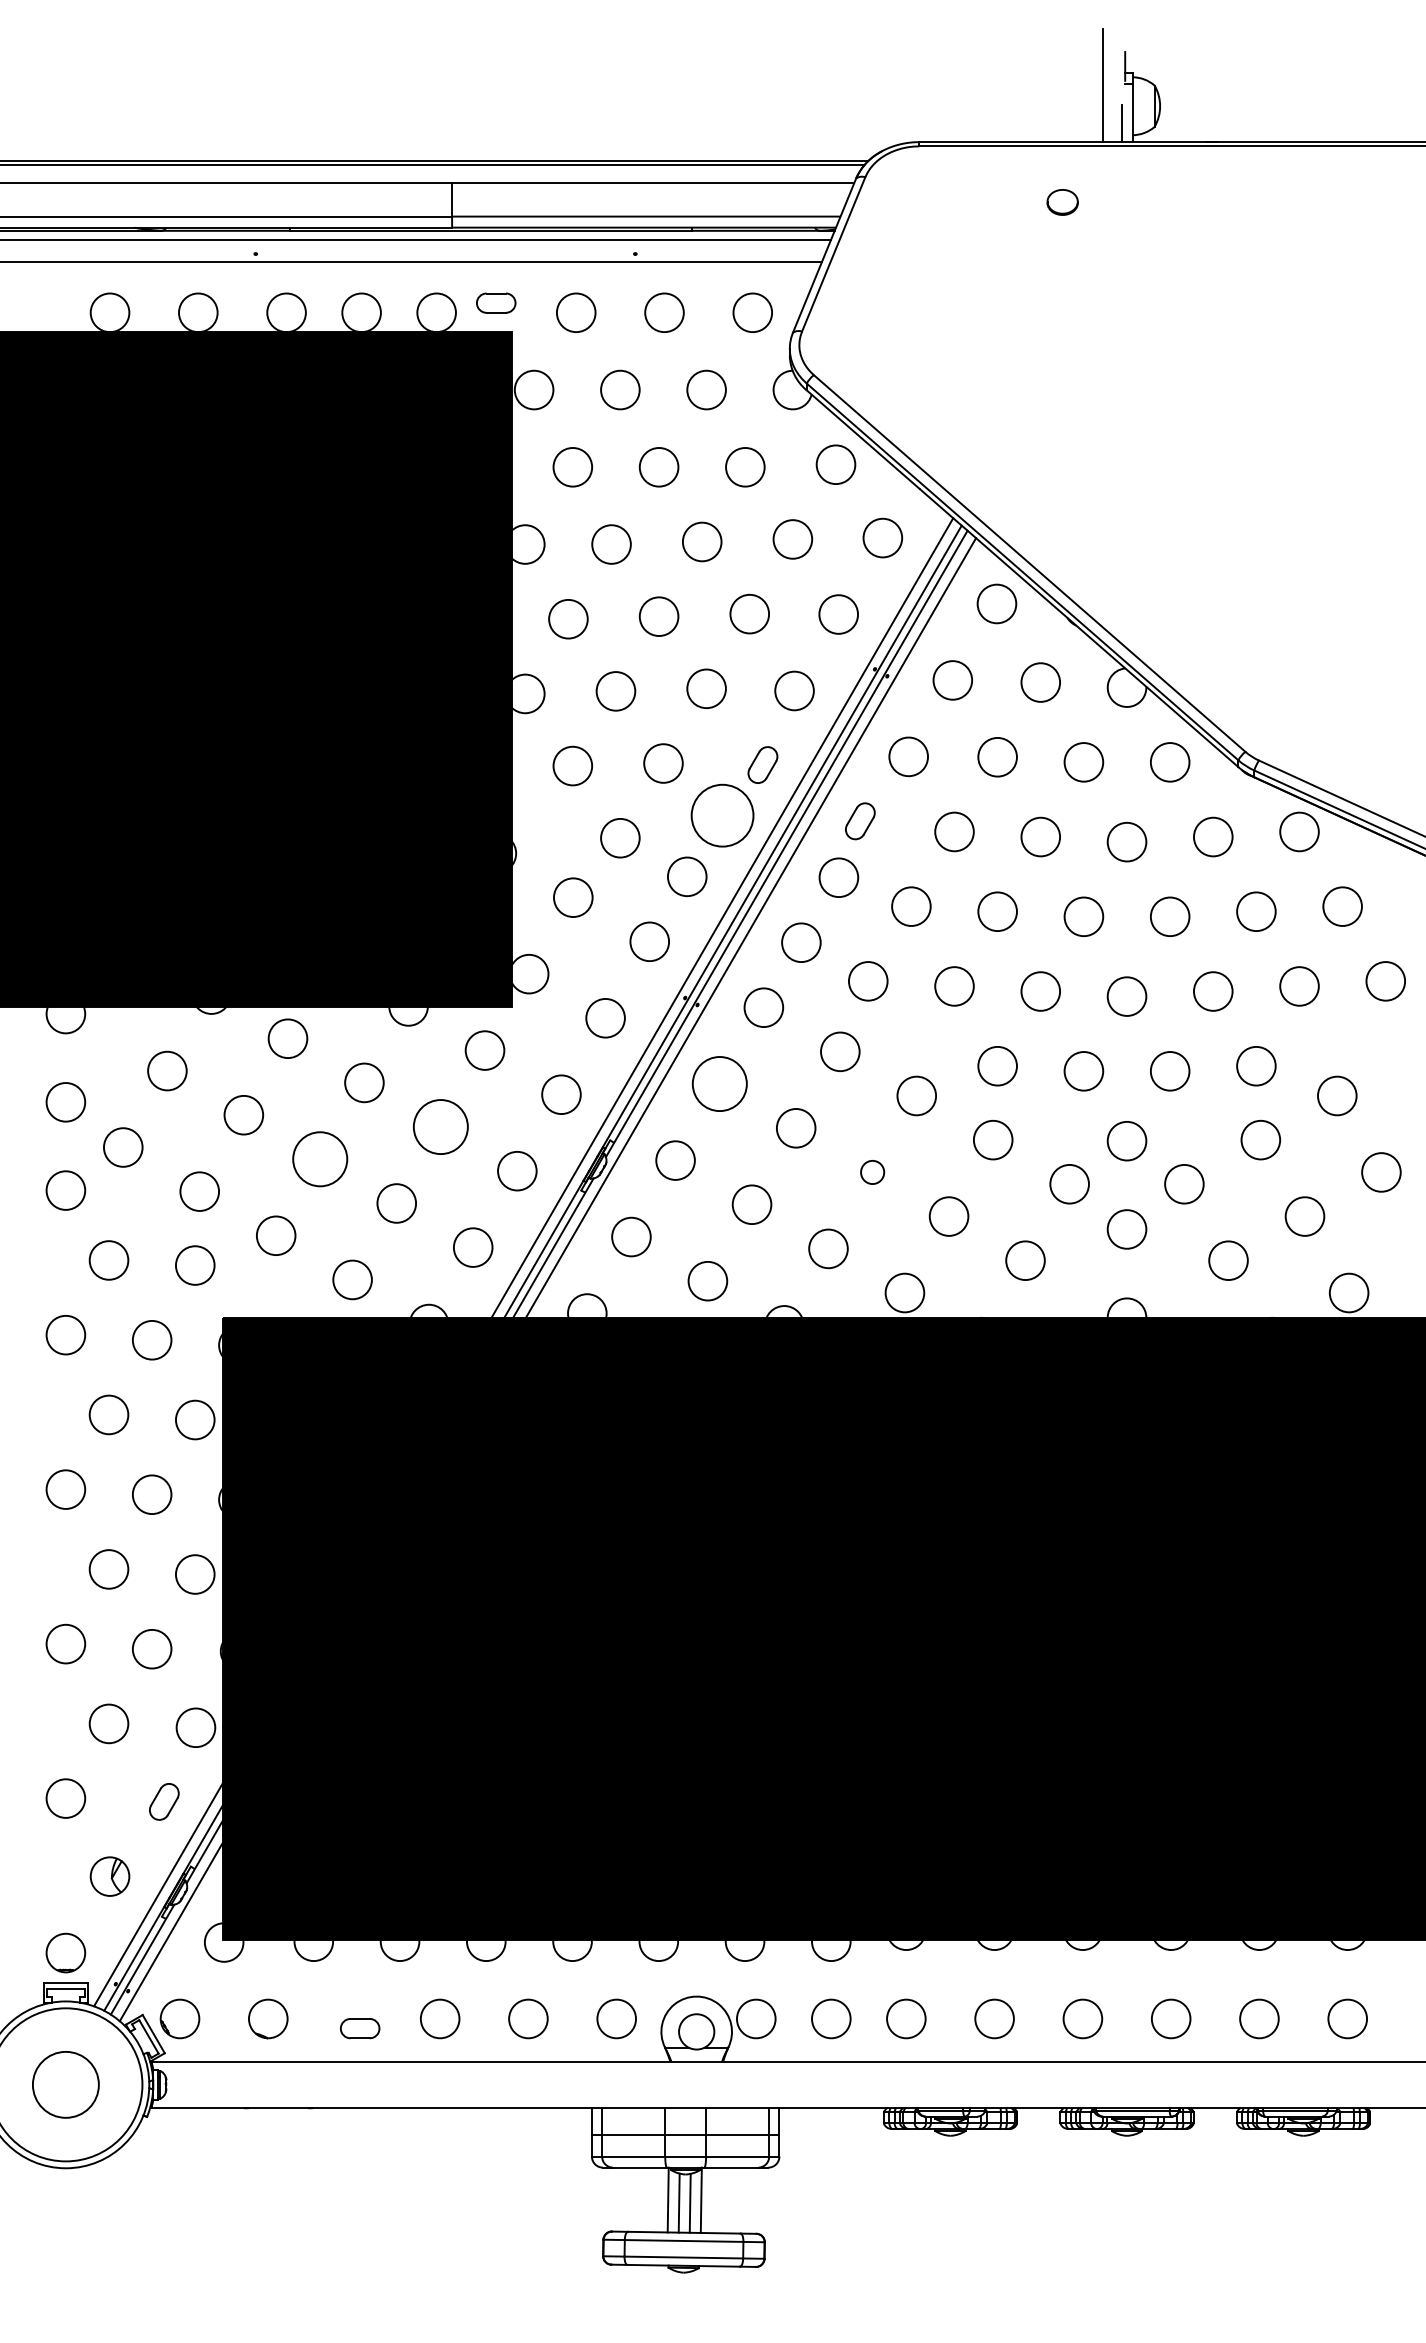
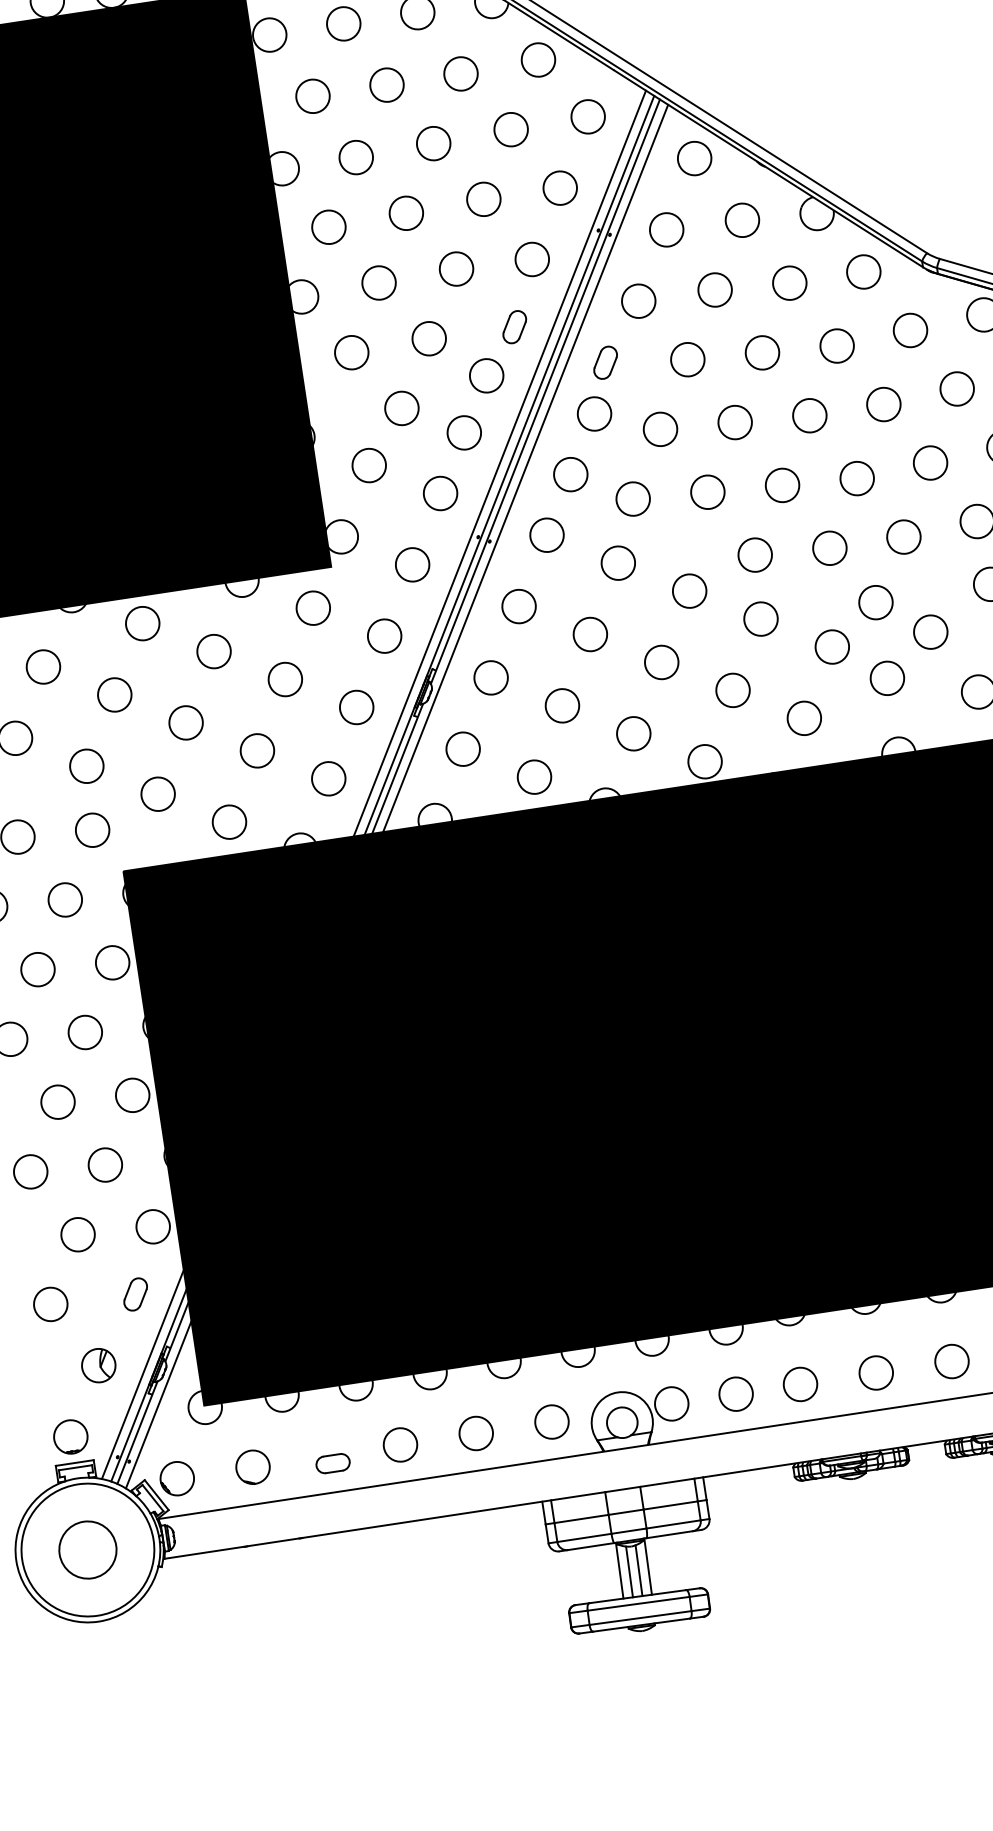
circle: (722, 815) -> (486, 375), size x0.62
circle: (719, 1084) -> (518, 606), size x0.71
circle: (440, 1126) -> (284, 679), size x0.71
circle: (320, 1159) -> (186, 723), size x0.71
circle: (872, 1172) -> (661, 662), size x1.67

